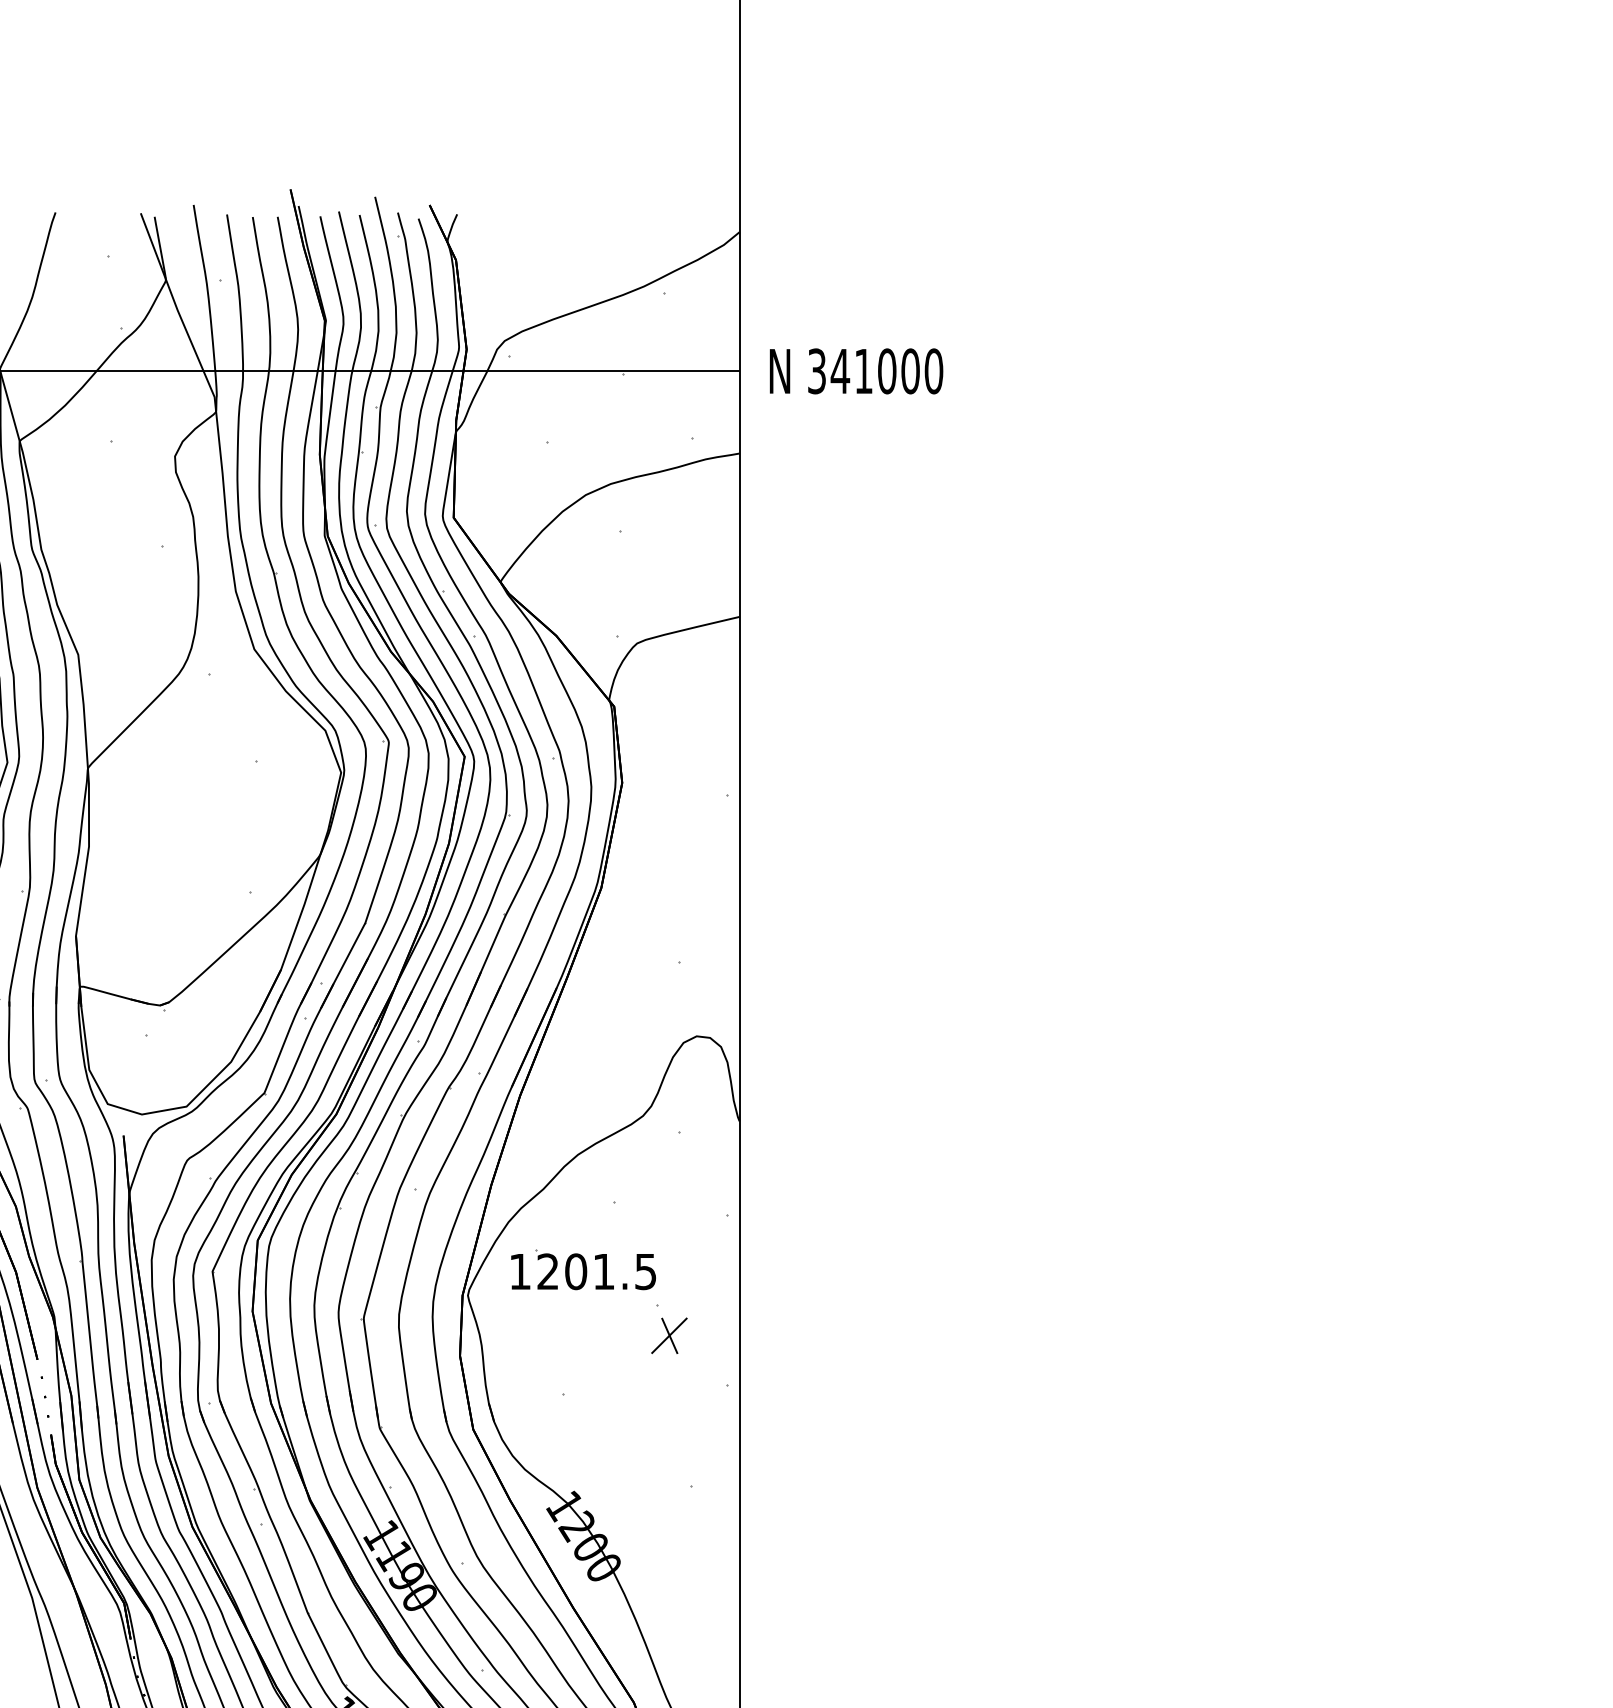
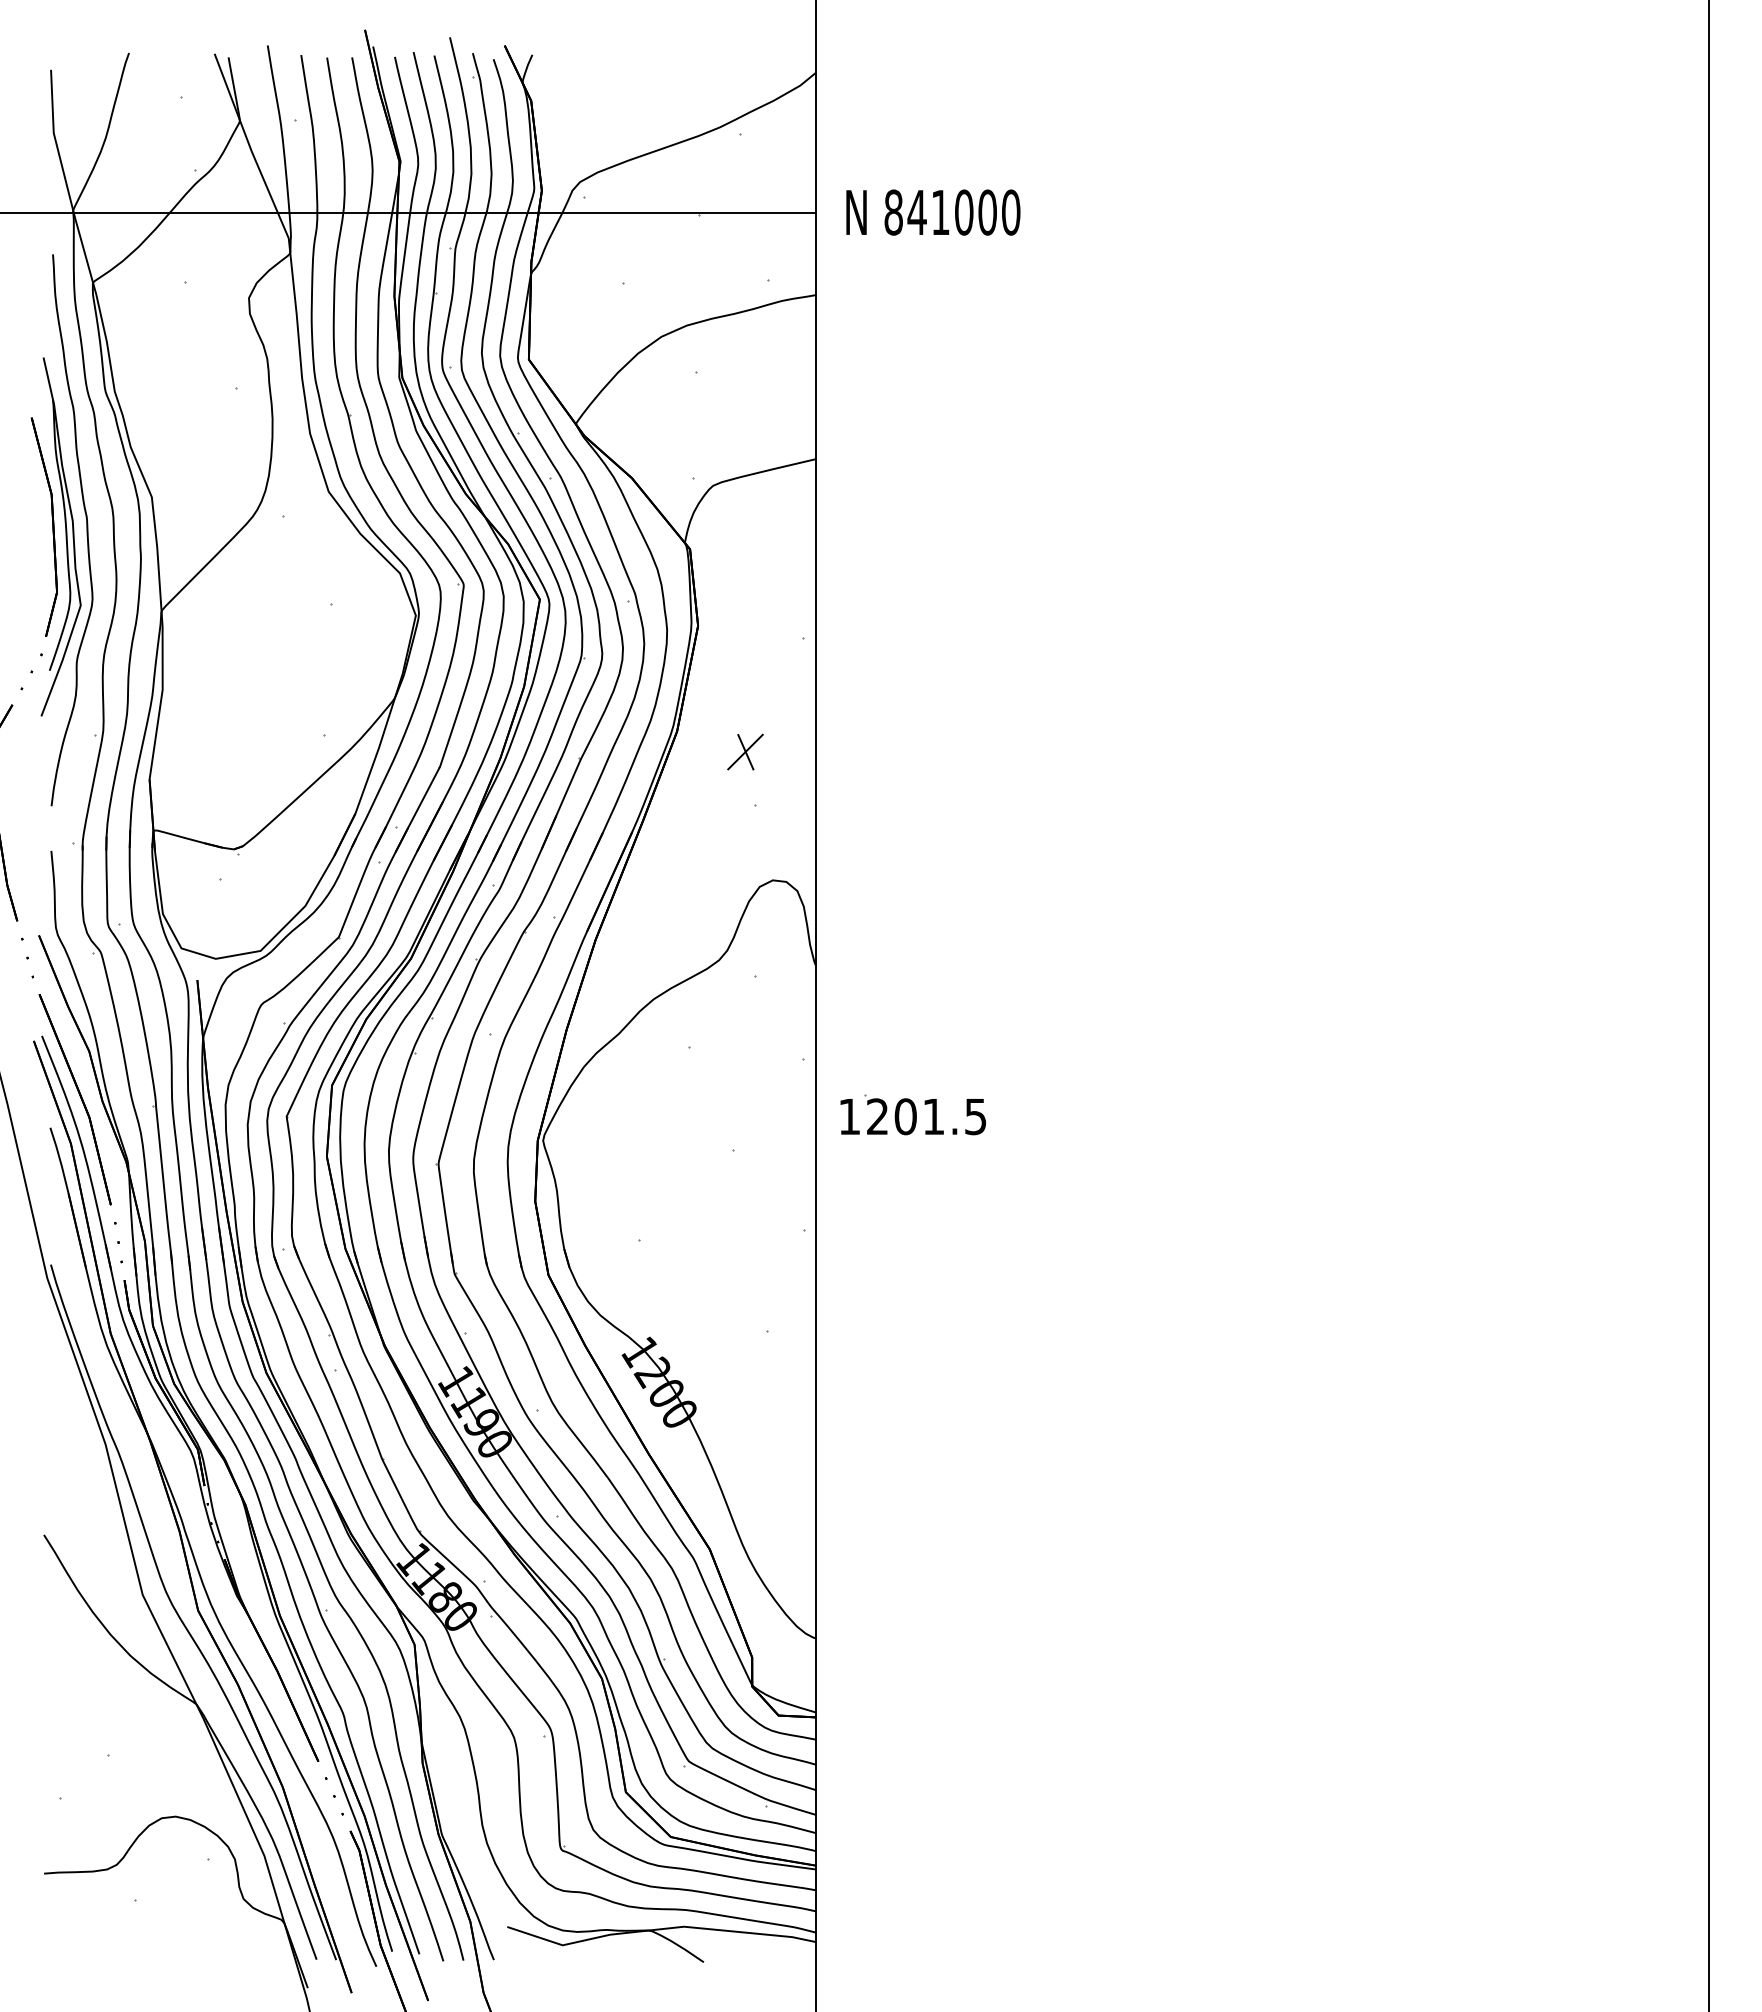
text: (816, 371) -> (893, 212), 341000 -> 841000
part: (582, 1269) -> (912, 1114), moved
part: (669, 1335) -> (745, 751), moved

